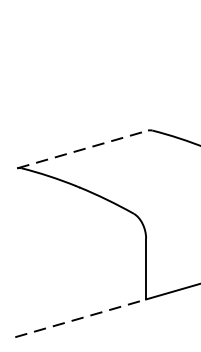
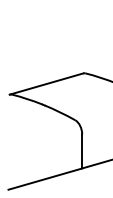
line: (82, 148) -> (46, 83), dashed -> solid
line: (80, 319) -> (45, 179), dashed -> solid

